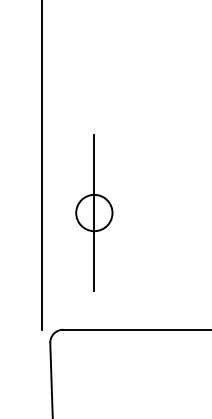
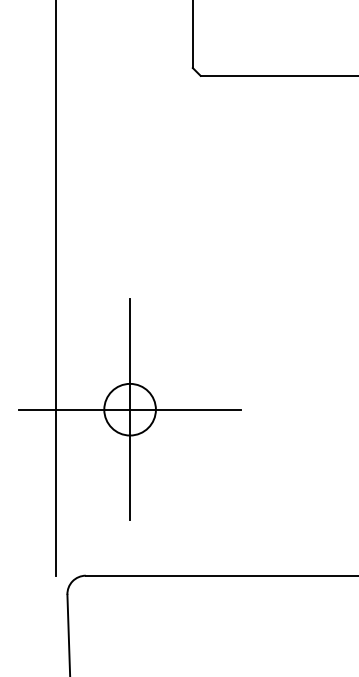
line: (93, 212) -> (129, 409), added

